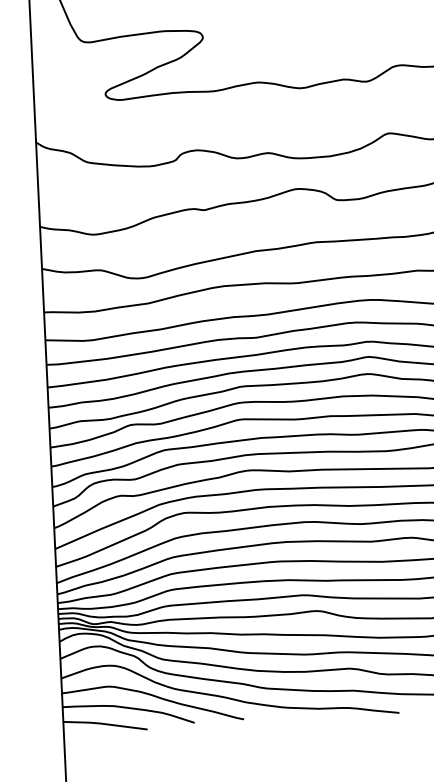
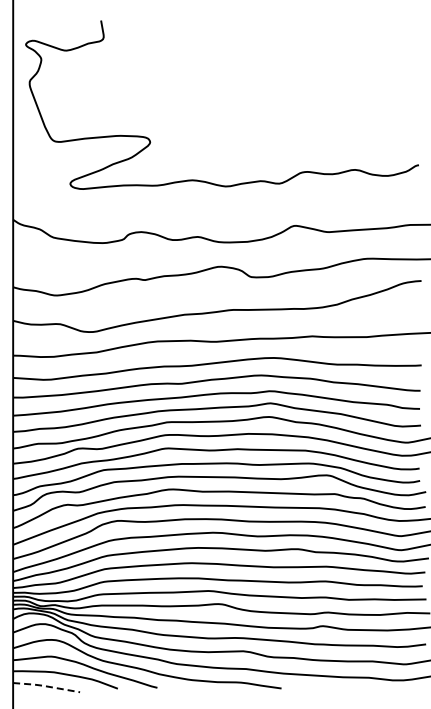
line: (104, 724) -> (45, 686), solid -> dashed

